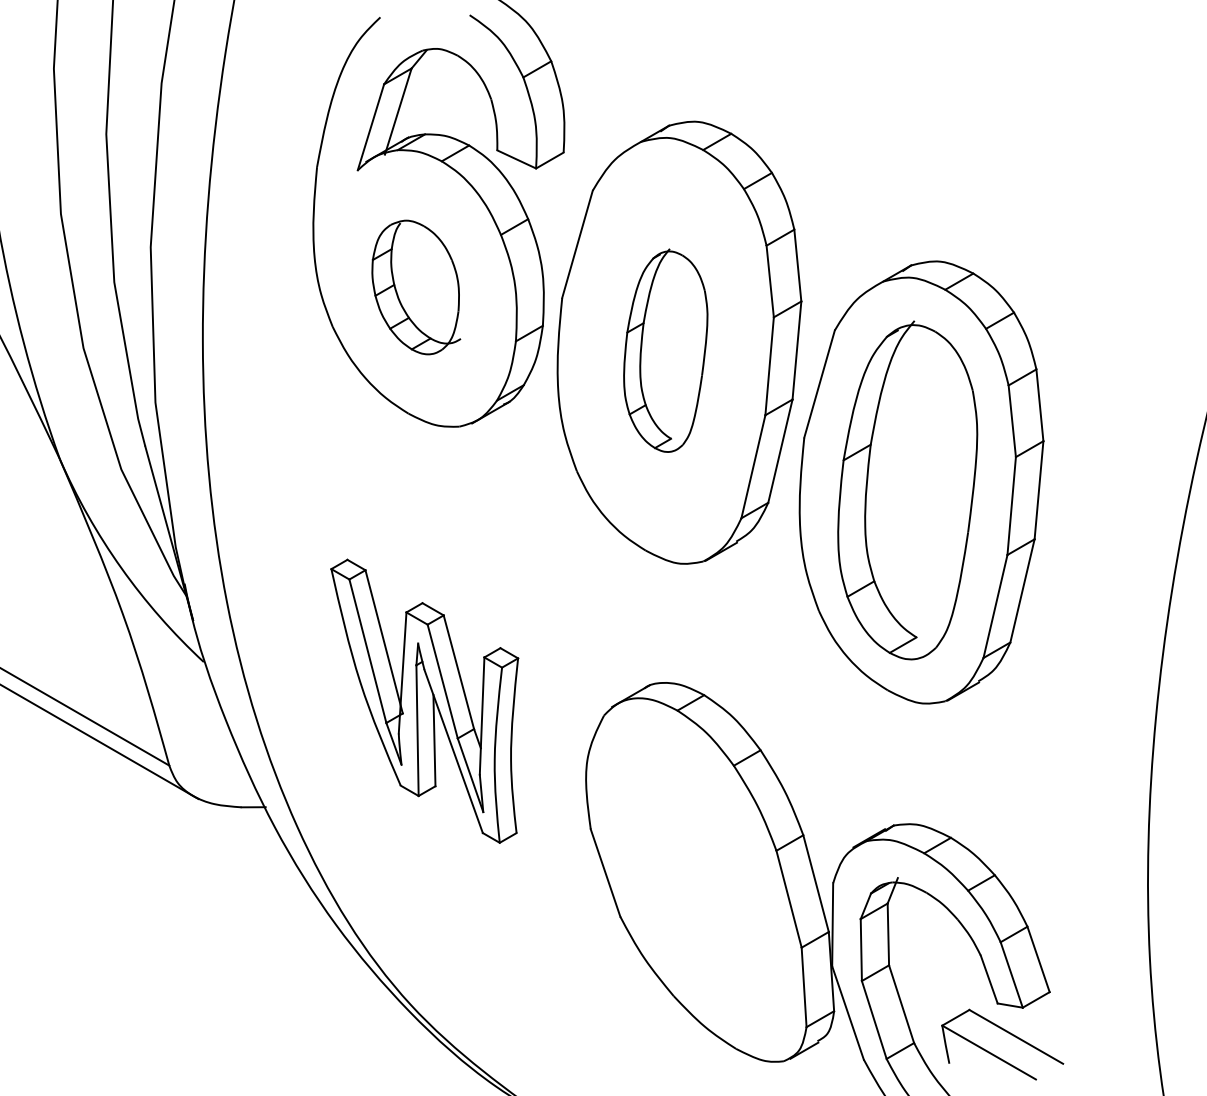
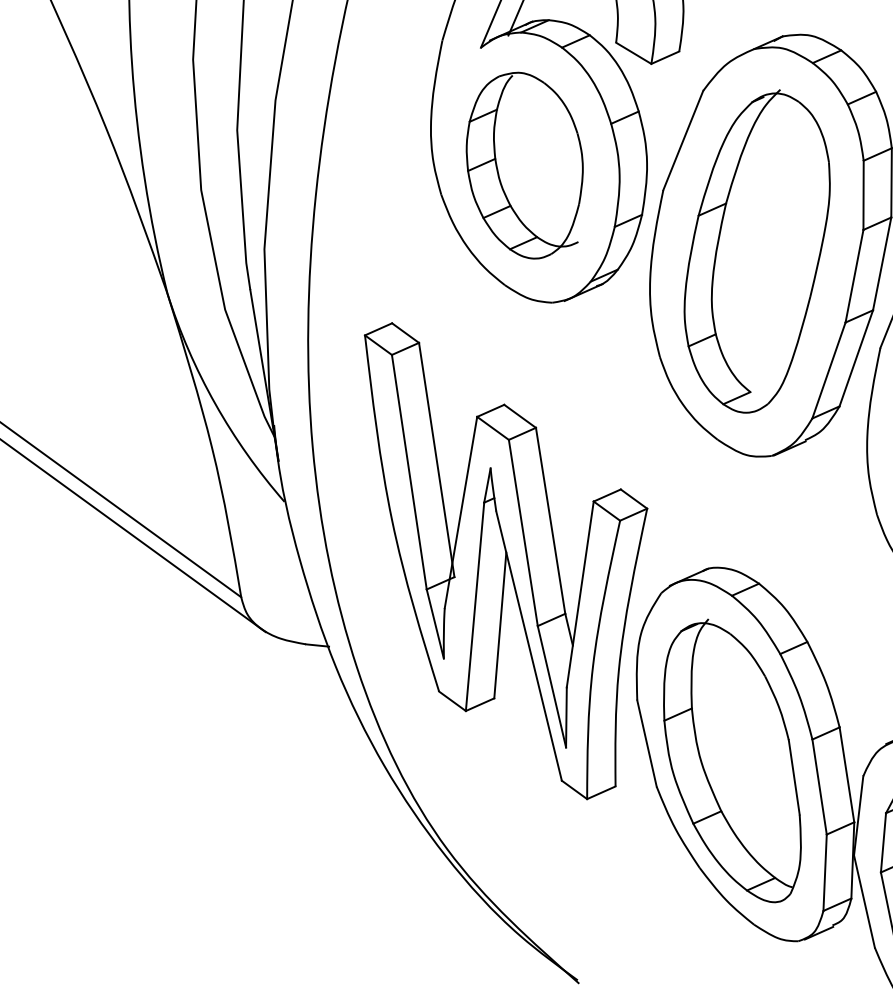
part: (416, 287) -> (525, 165), size x1.43
part: (665, 350) -> (756, 250), size x1.67
part: (424, 701) -> (491, 561), size x1.67
part: (696, 880) -> (733, 759), added

